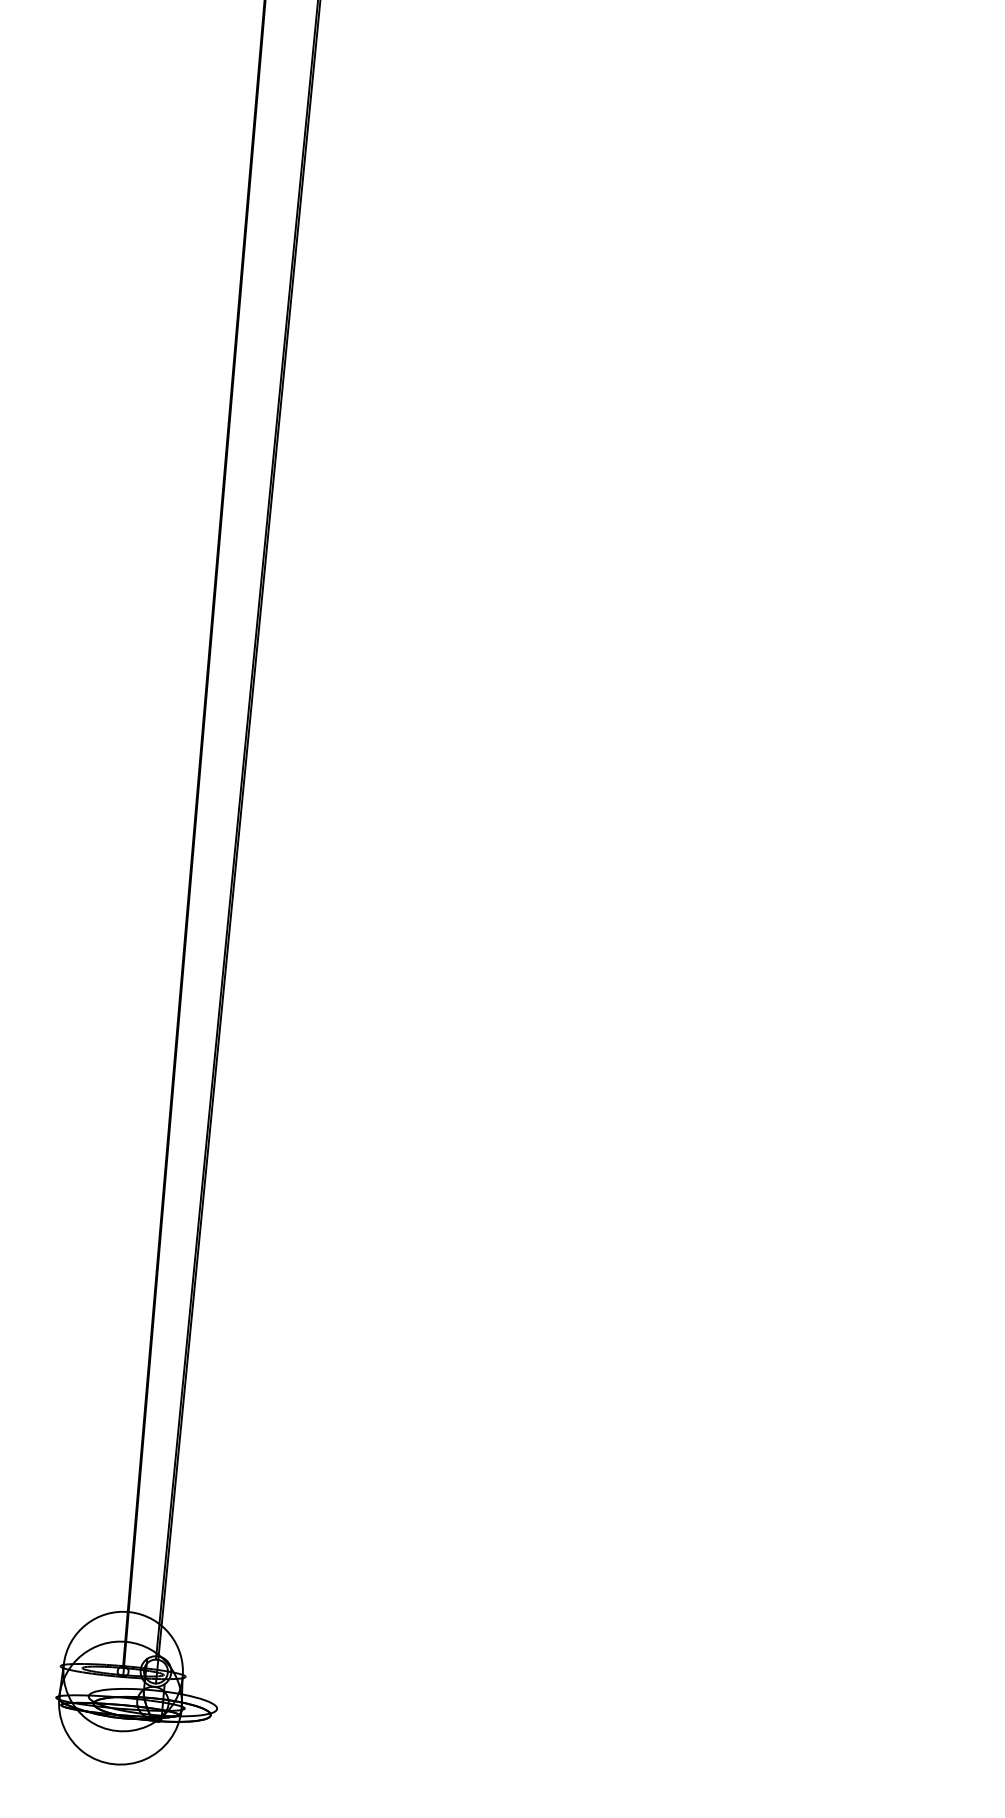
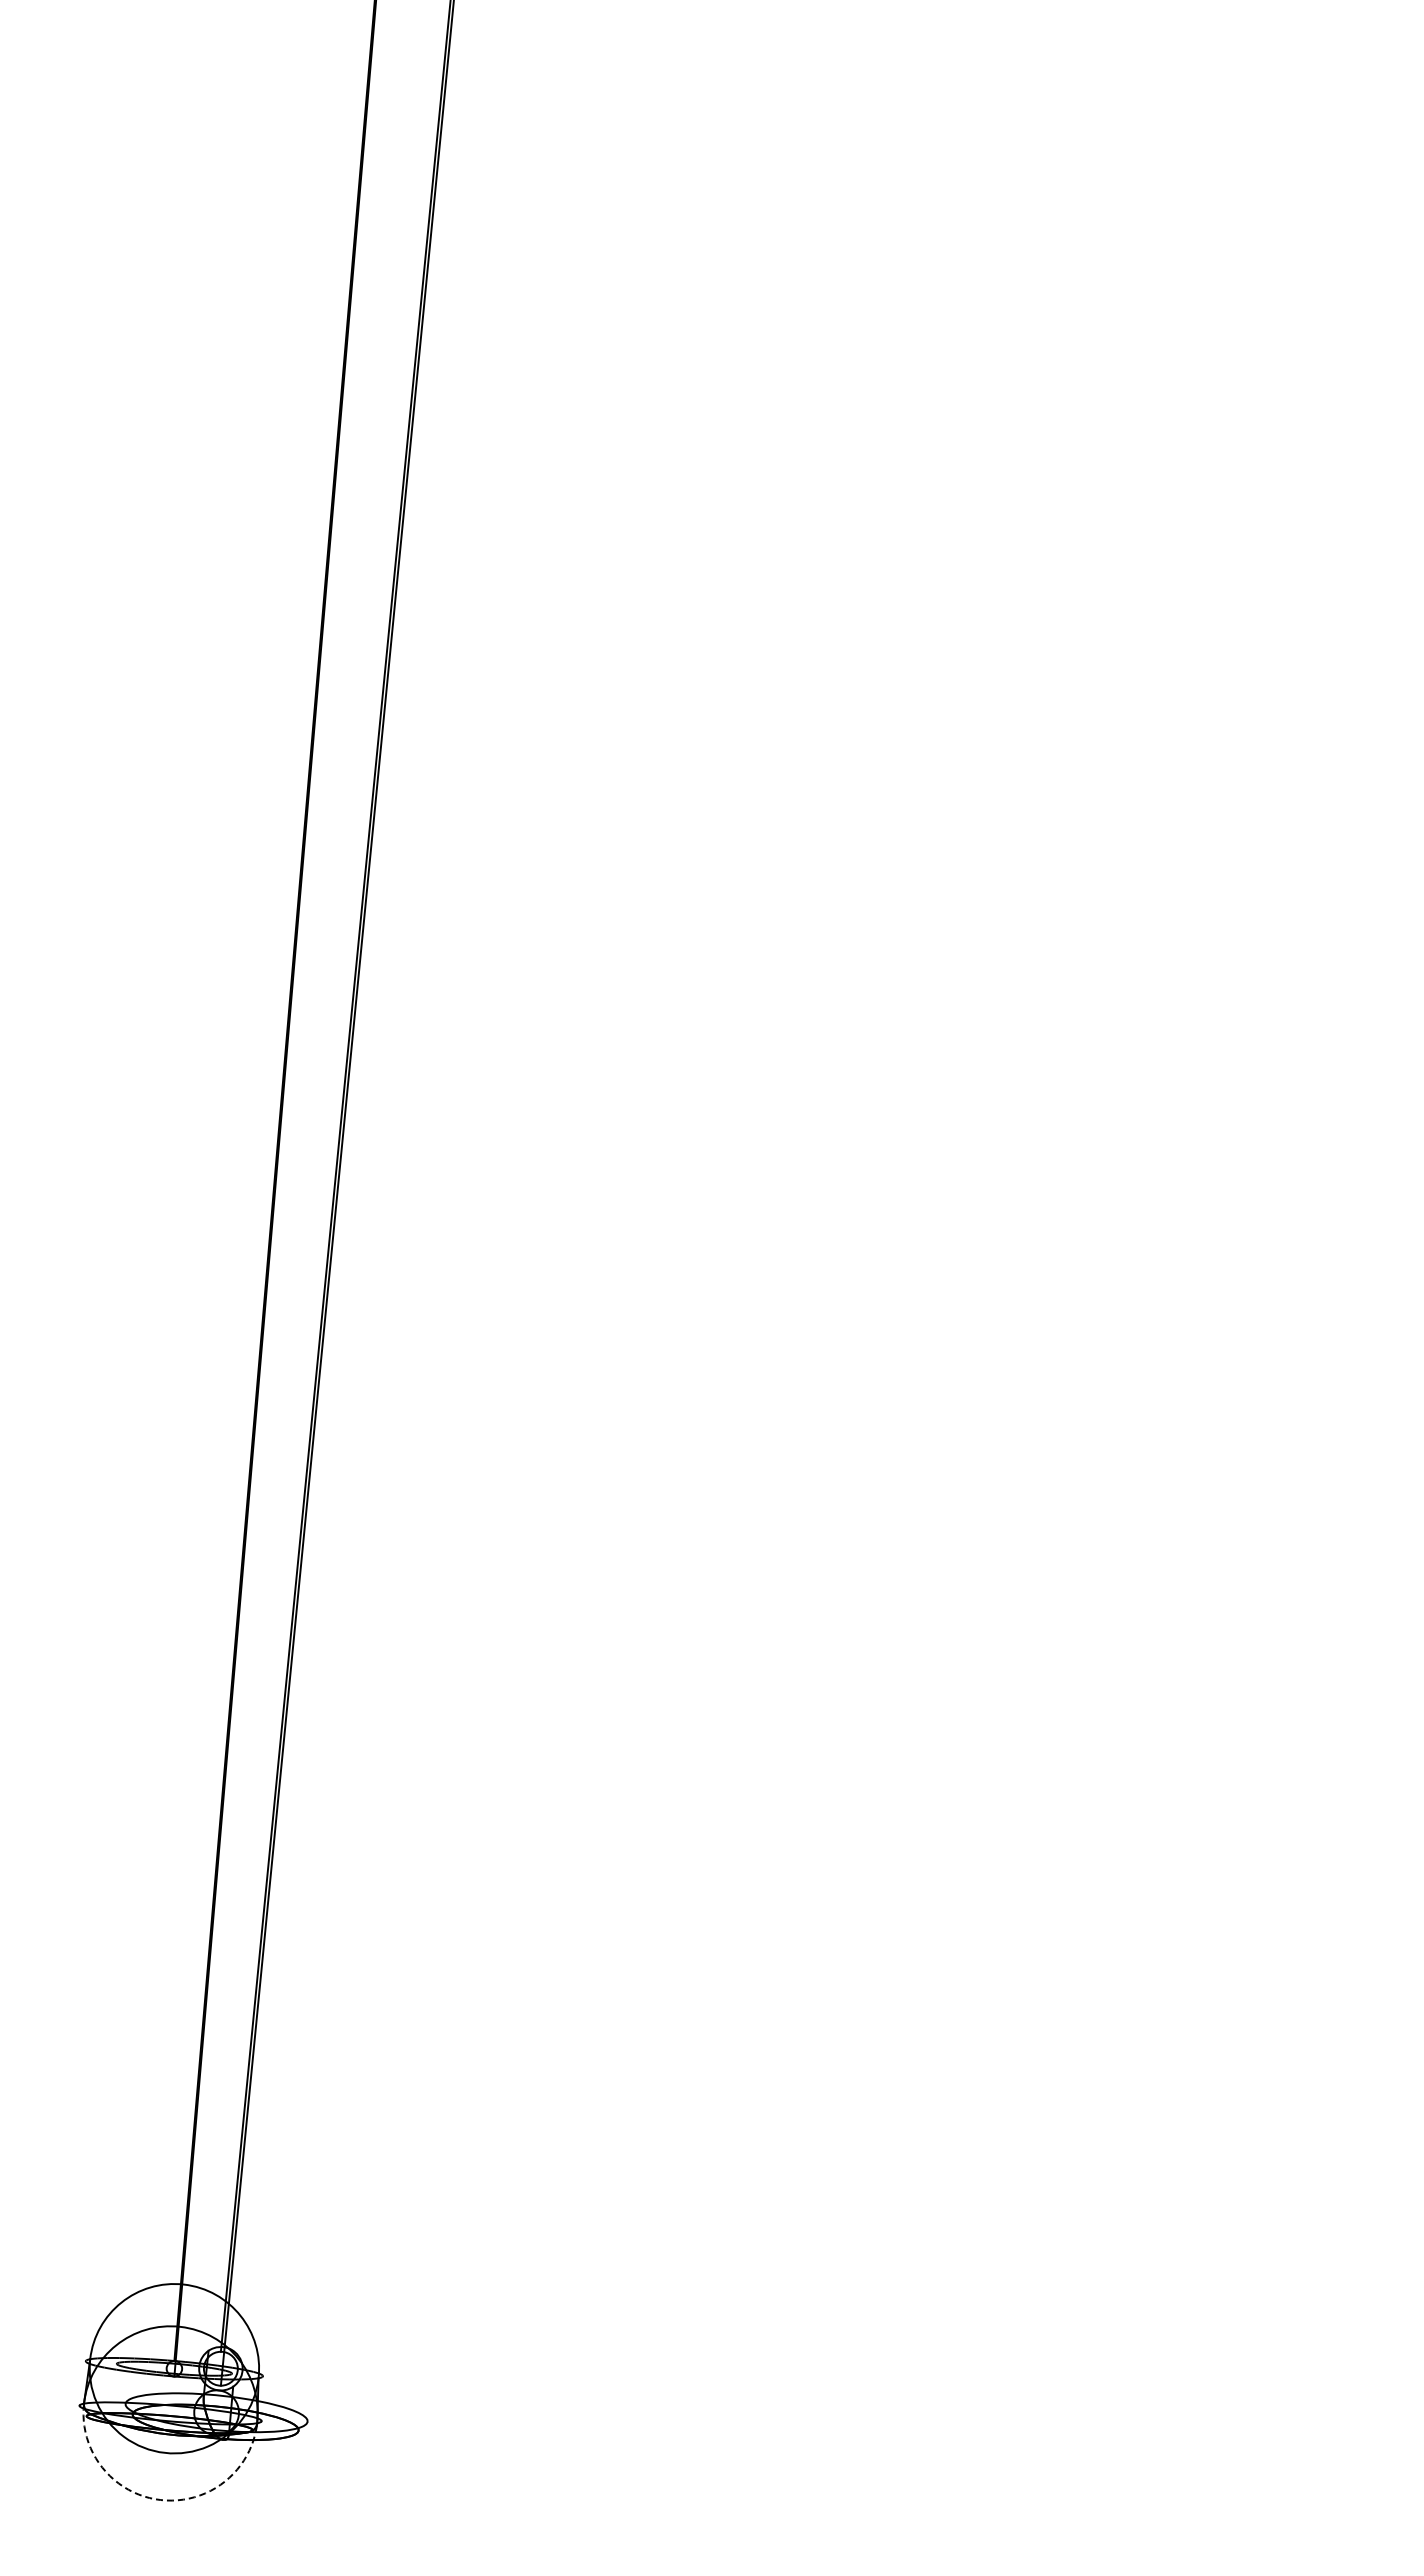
arc: (113, 1764) -> (160, 2500), solid -> dashed

